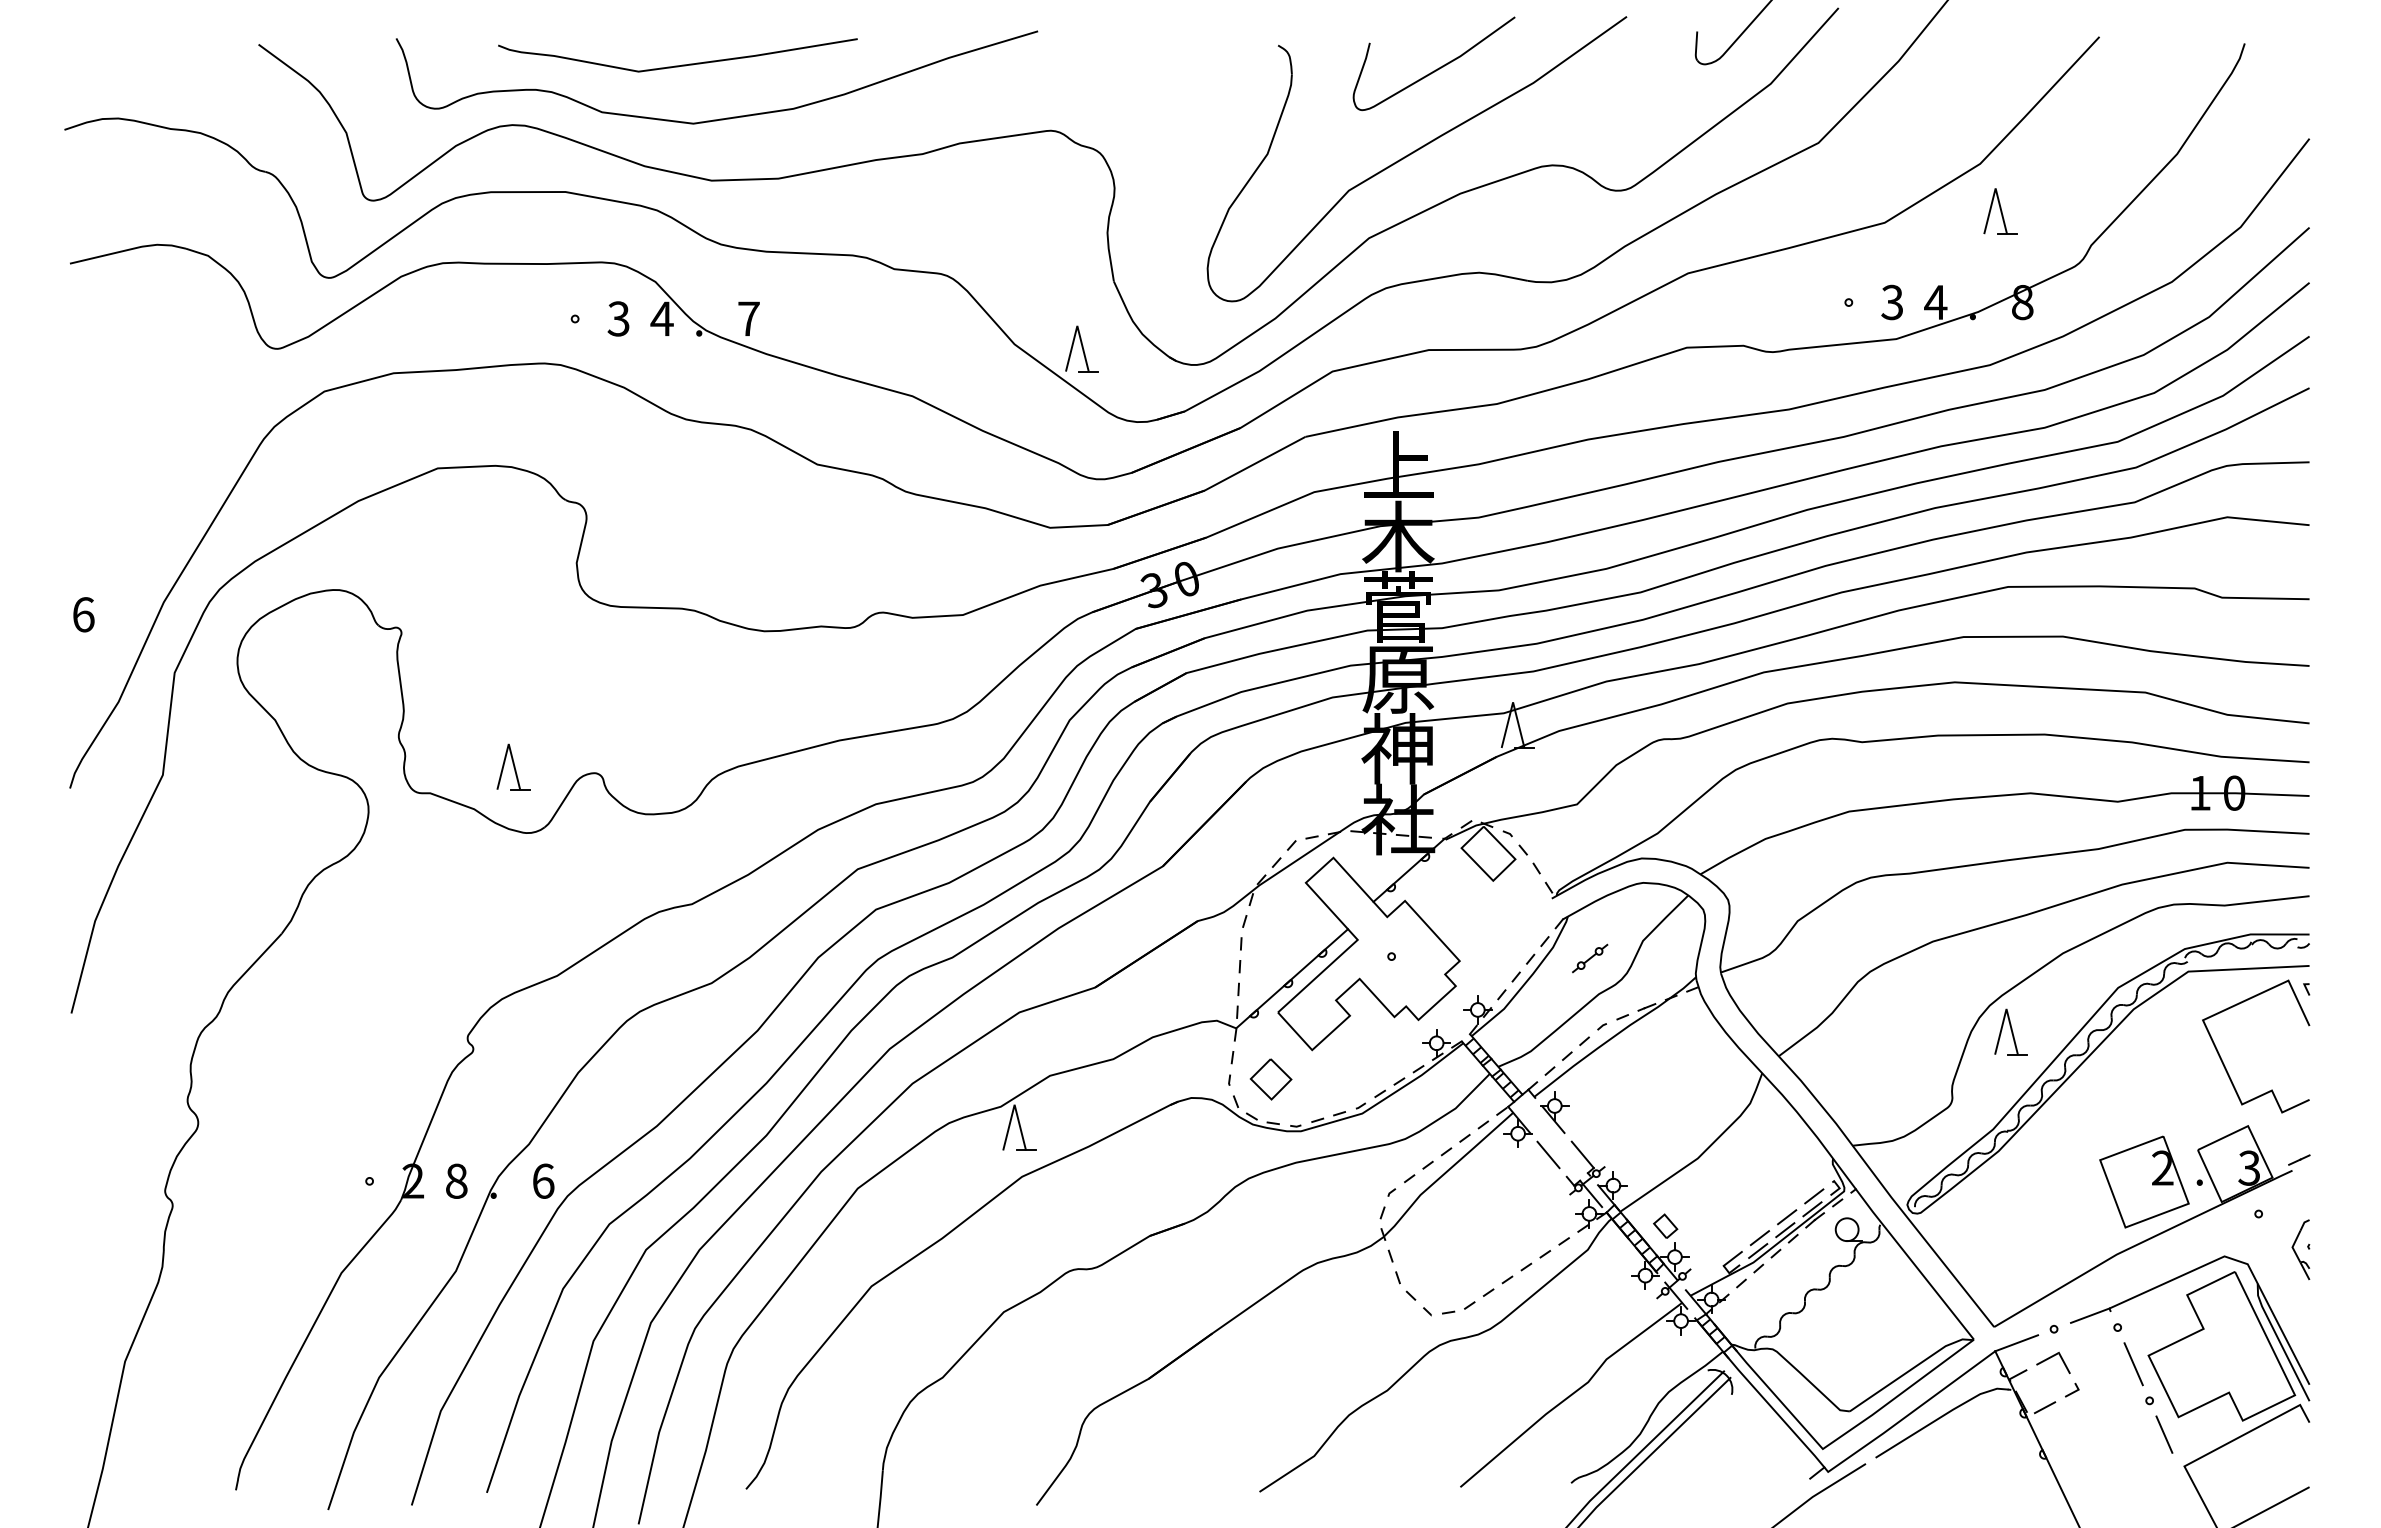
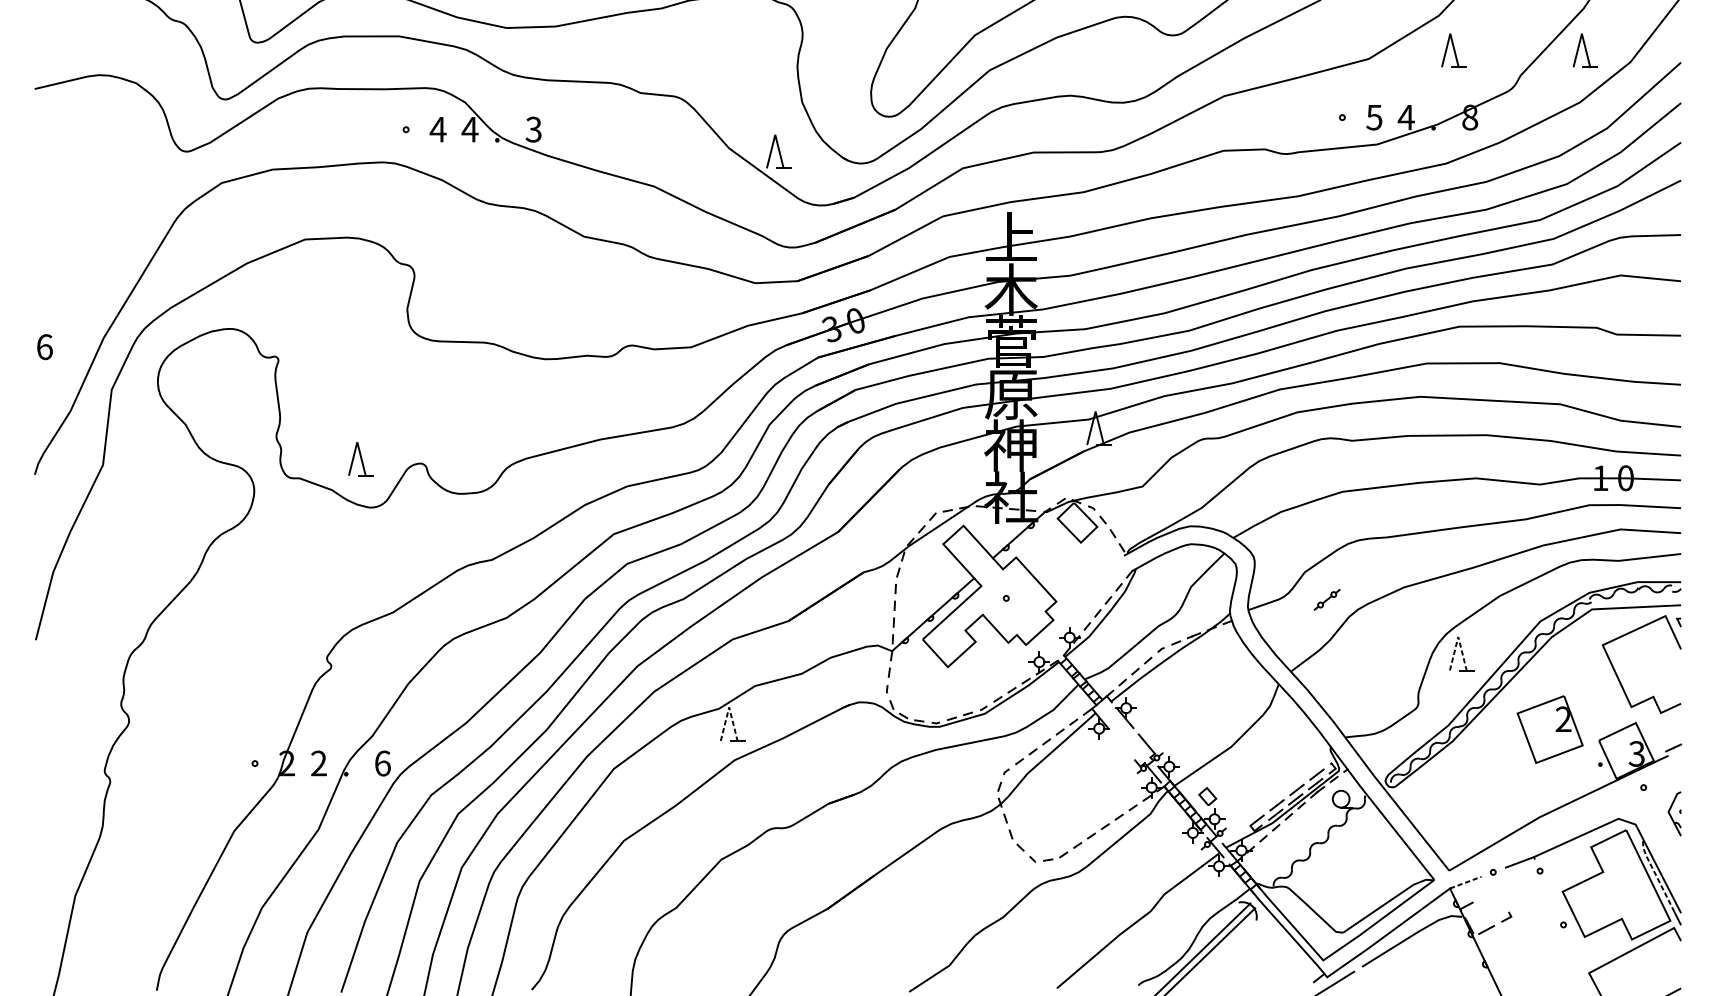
part: (2179, 211) -> (1585, 50), added
text: (1892, 301) -> (1374, 116), 3 -> 5
text: (618, 318) -> (437, 129), 3 -> 4
text: (748, 318) -> (533, 129), 7 -> 3
part: (1590, 958) -> (1327, 599), moved
line: (2006, 1009) -> (1458, 637), solid -> dashed
part: (1270, 1079) -> (917, 688), removed
line: (1014, 1104) -> (729, 707), solid -> dashed
line: (1548, 1154) -> (1121, 743), removed
text: (456, 1180) -> (318, 762), 8 -> 2
part: (2144, 1181) -> (1550, 729), moved
line: (2275, 1333) -> (1656, 875), solid -> dashed
line: (2016, 1343) -> (1465, 882), solid -> dashed
part: (2053, 1362) -> (1492, 896), removed
line: (2133, 1364) -> (1551, 898), removed
line: (2164, 1434) -> (1574, 949), removed

